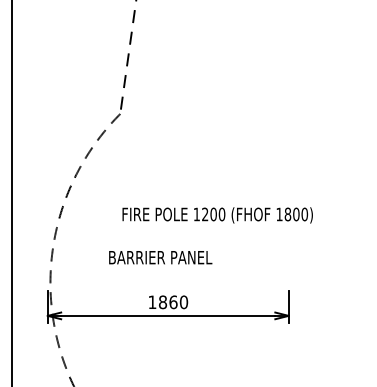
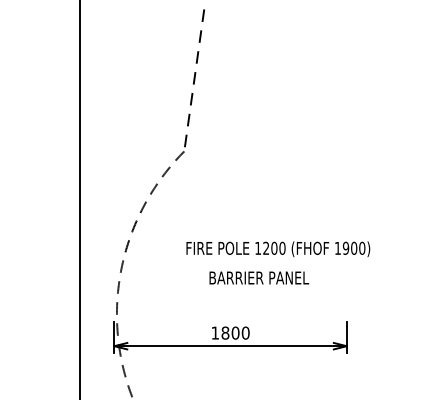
text: (287, 214) -> (345, 248), 1800) -> 1900)
text: (160, 257) -> (259, 277), moved
text: (173, 301) -> (235, 332), 1860 -> 1800

